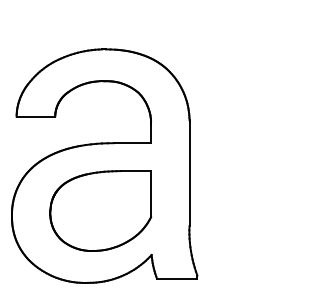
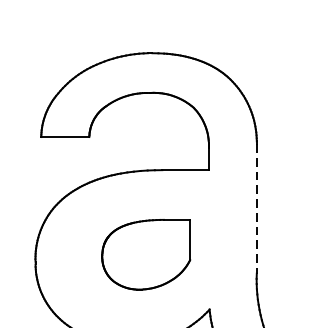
line: (189, 174) -> (256, 209), solid -> dashed
part: (100, 210) -> (145, 254), size x0.7

